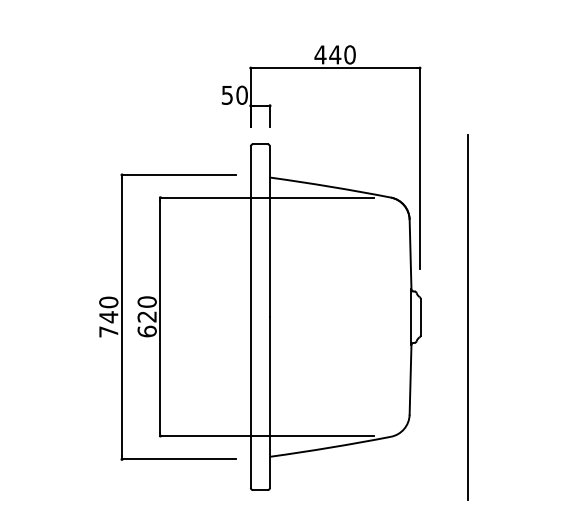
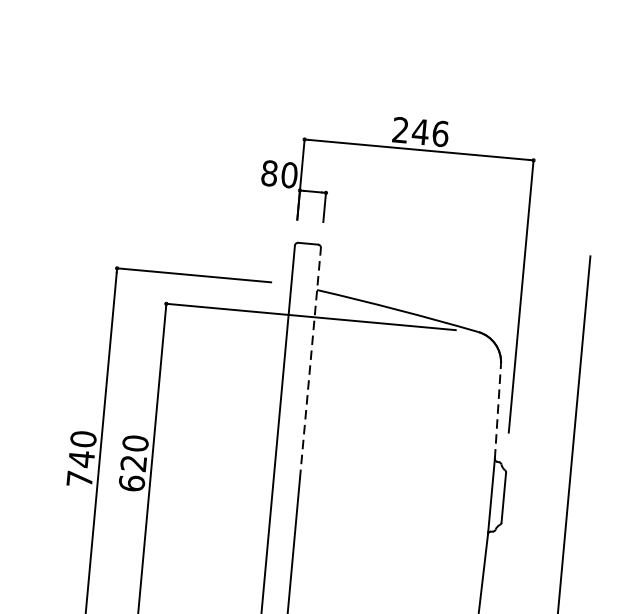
text: (334, 54) -> (419, 131), 440 -> 246
text: (227, 94) -> (269, 172), 50 -> 80
line: (270, 231) -> (311, 363), solid -> dashed
line: (410, 254) -> (497, 411), solid -> dashed

